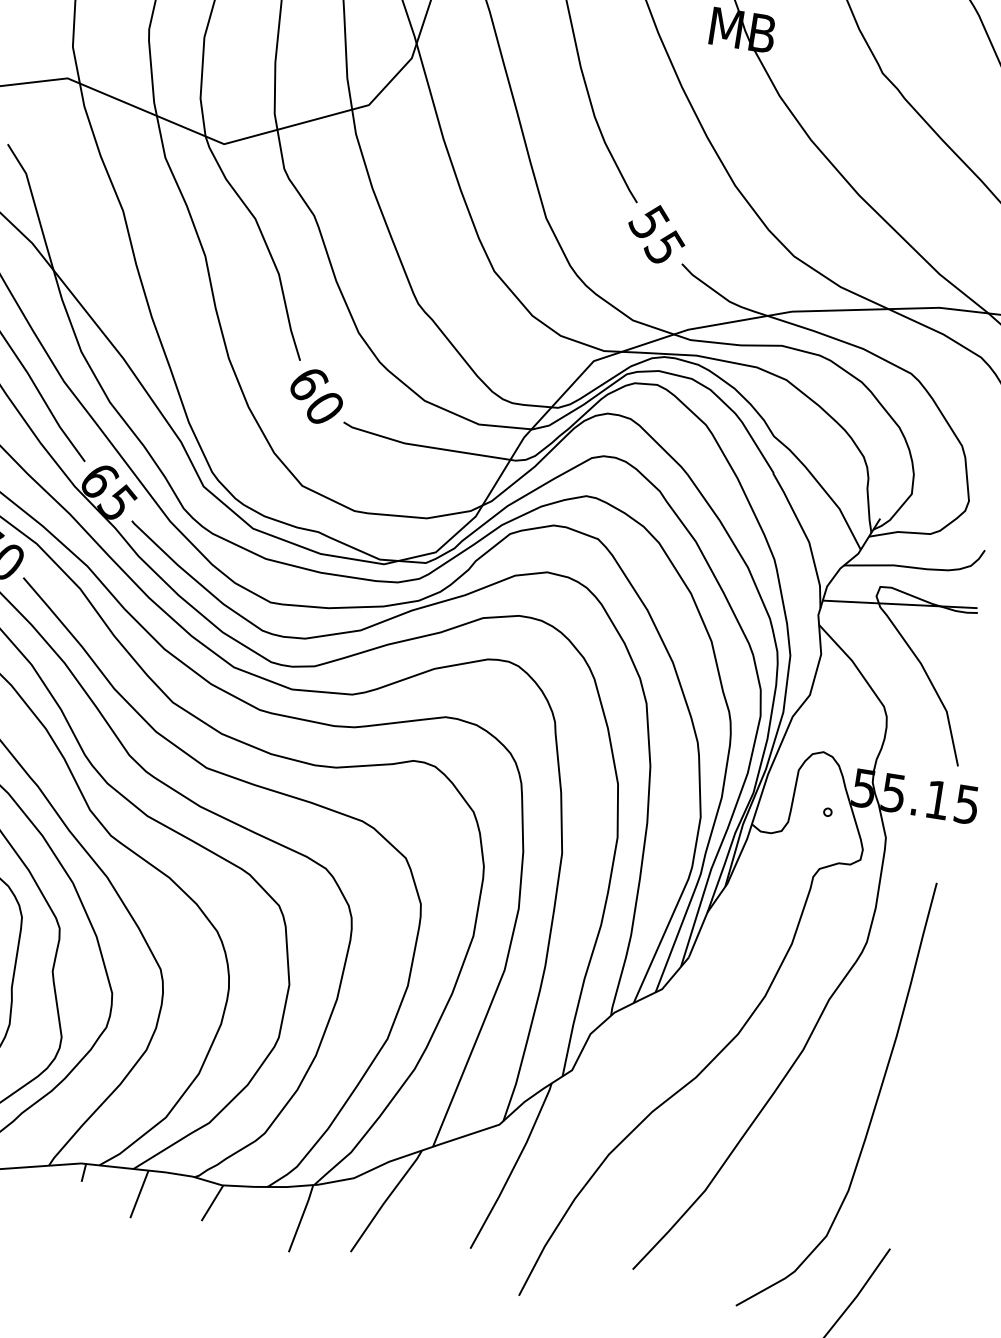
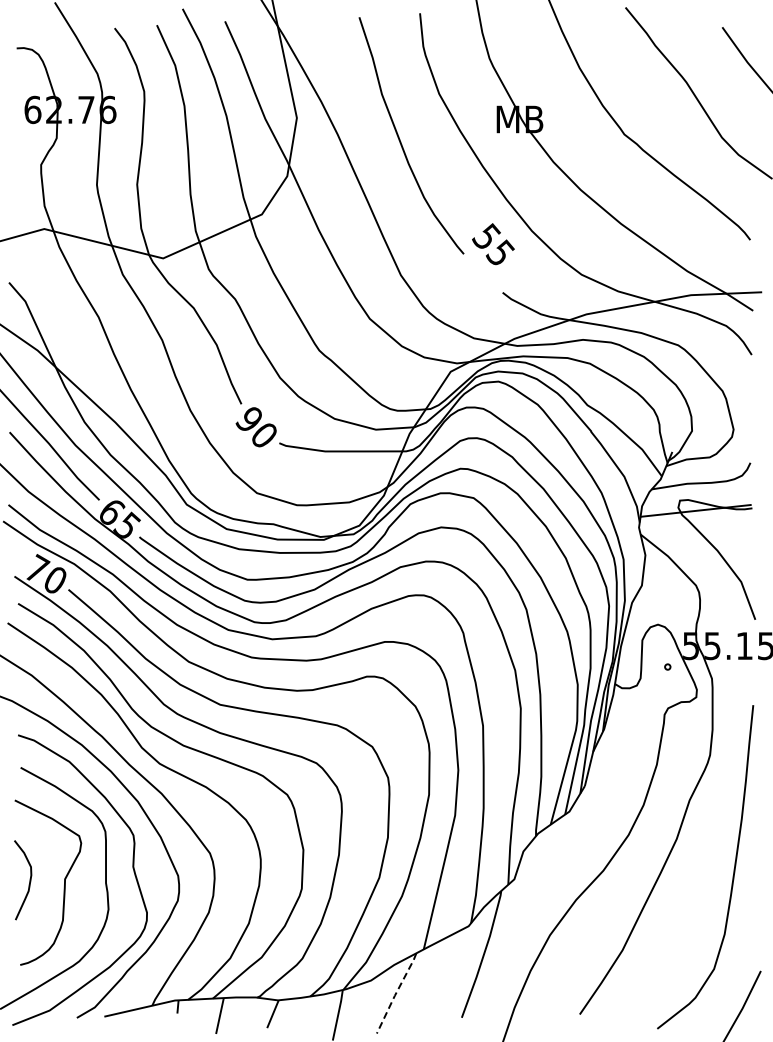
text: (656, 234) -> (493, 244), moved
text: (307, 383) -> (249, 419), 60 -> 90
line: (386, 1201) -> (396, 993), solid -> dashed

